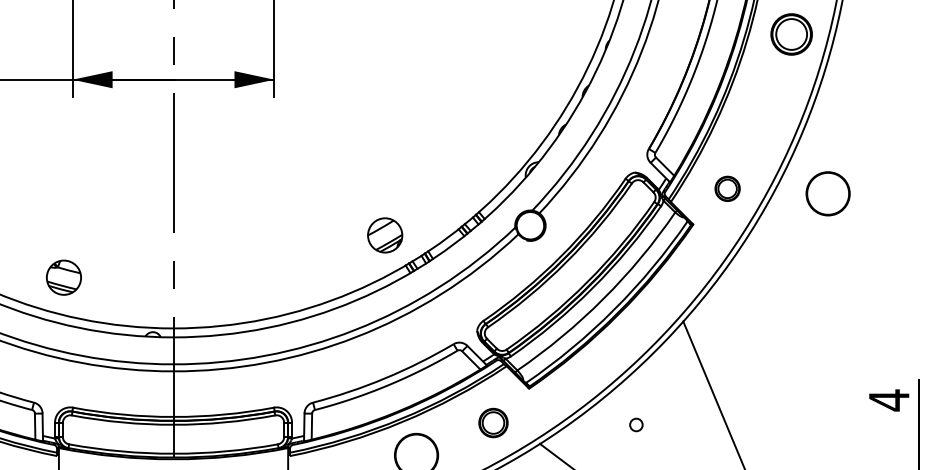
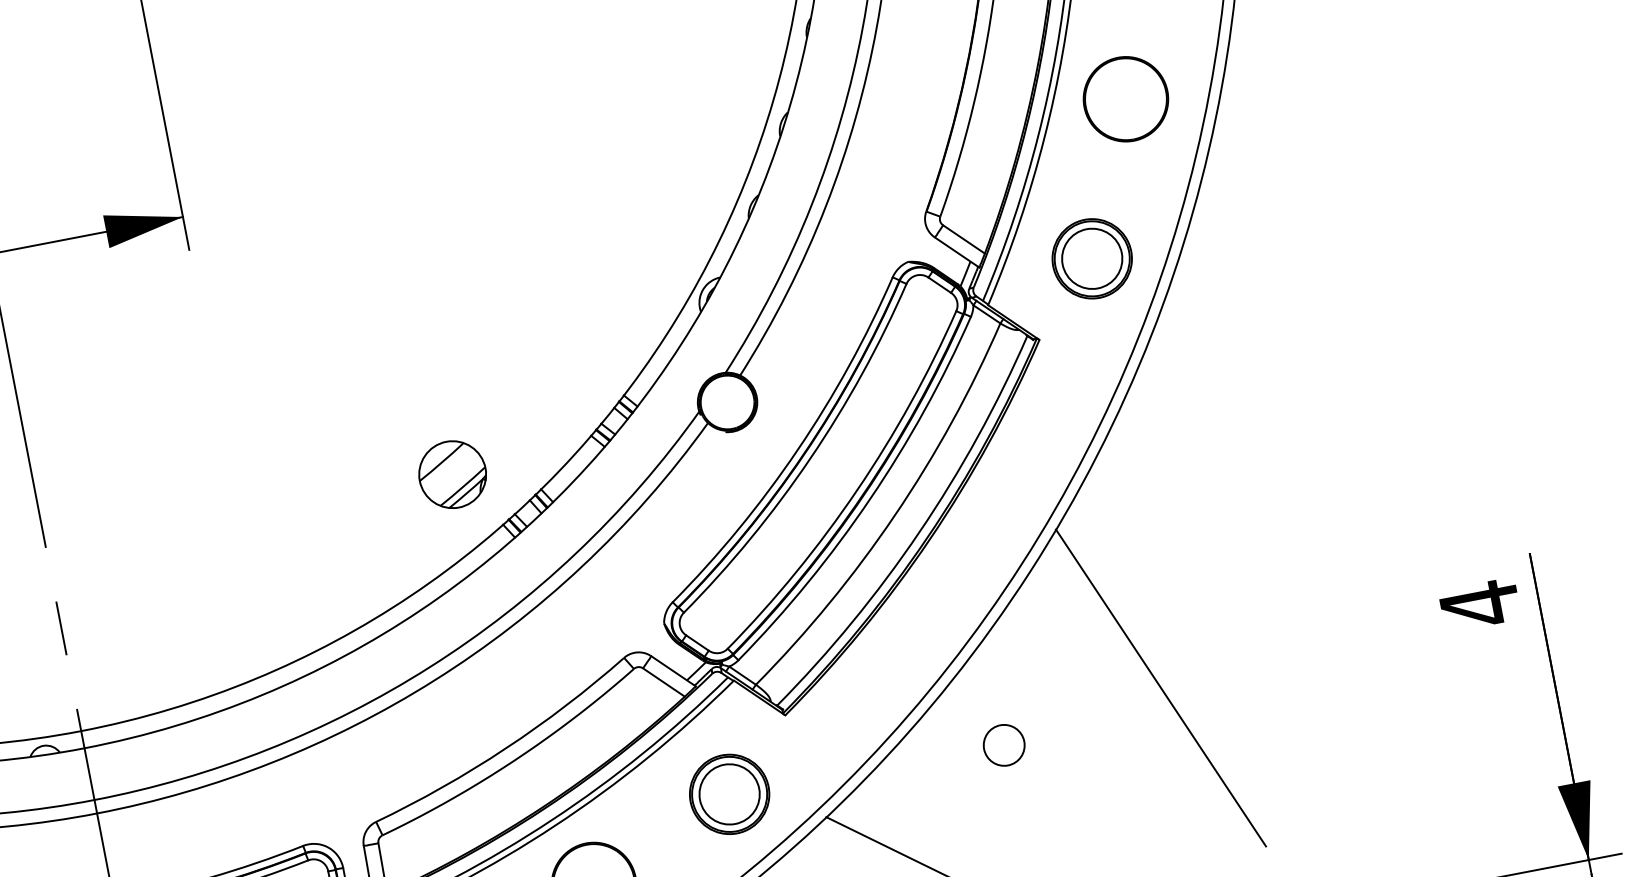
part: (727, 188) -> (1091, 258), size x1.67
circle: (827, 193) -> (1124, 98), moved
part: (493, 422) -> (729, 793), size x1.43
circle: (636, 424) -> (1004, 744), size x1.67

